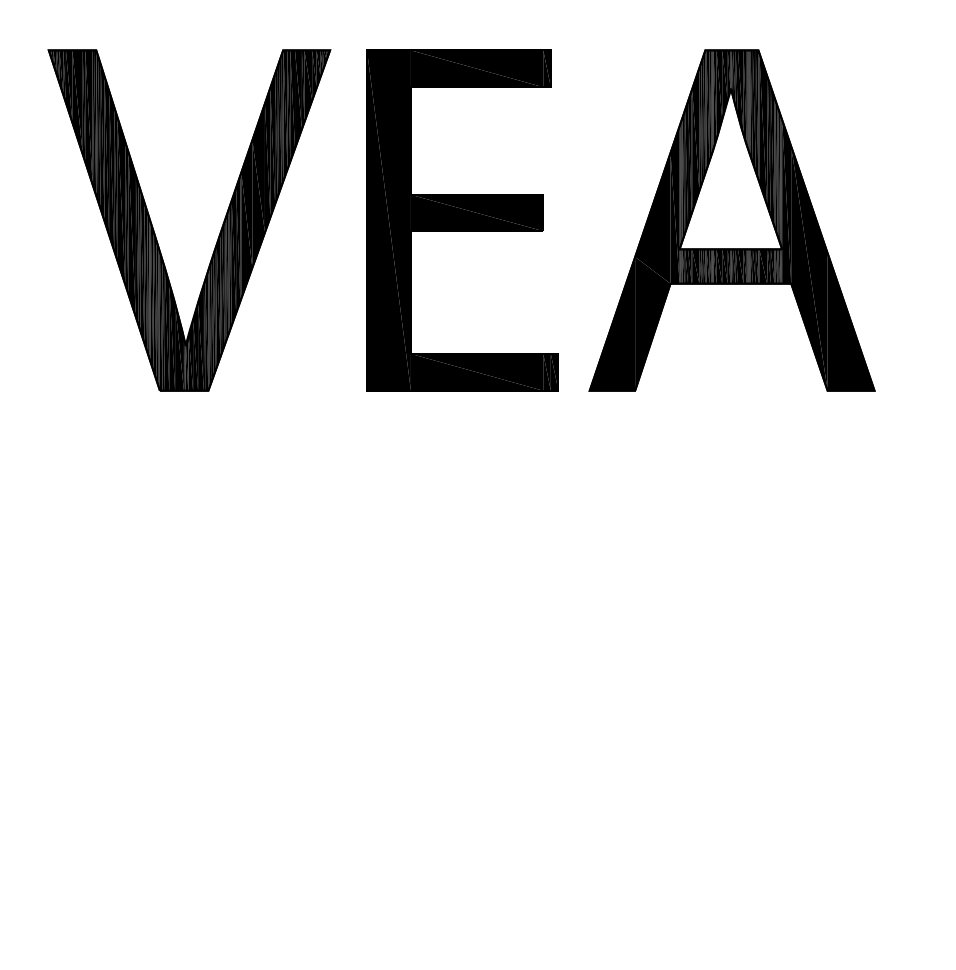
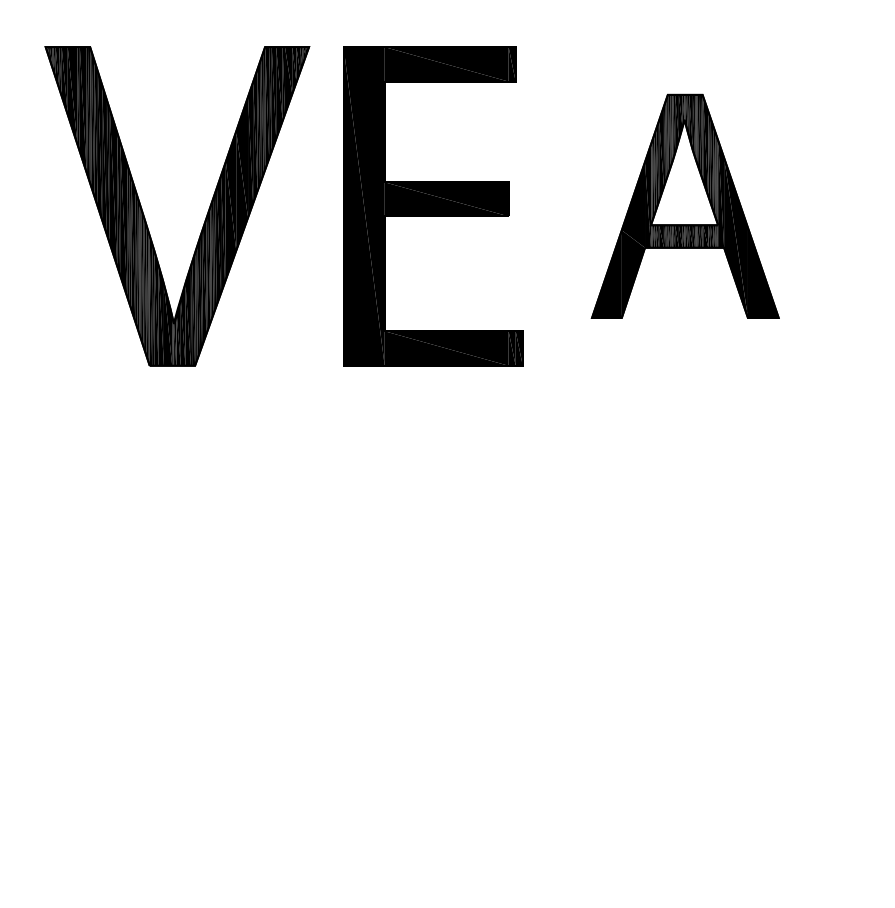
part: (731, 220) -> (684, 206), size x0.7

